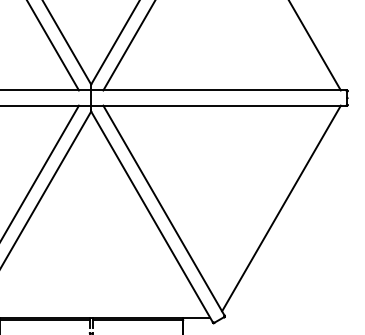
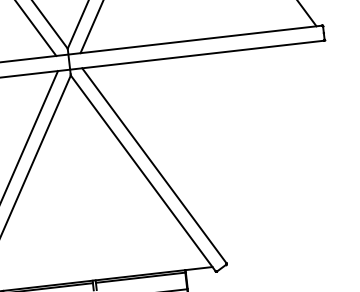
line: (281, 208) -> (270, 150), removed

